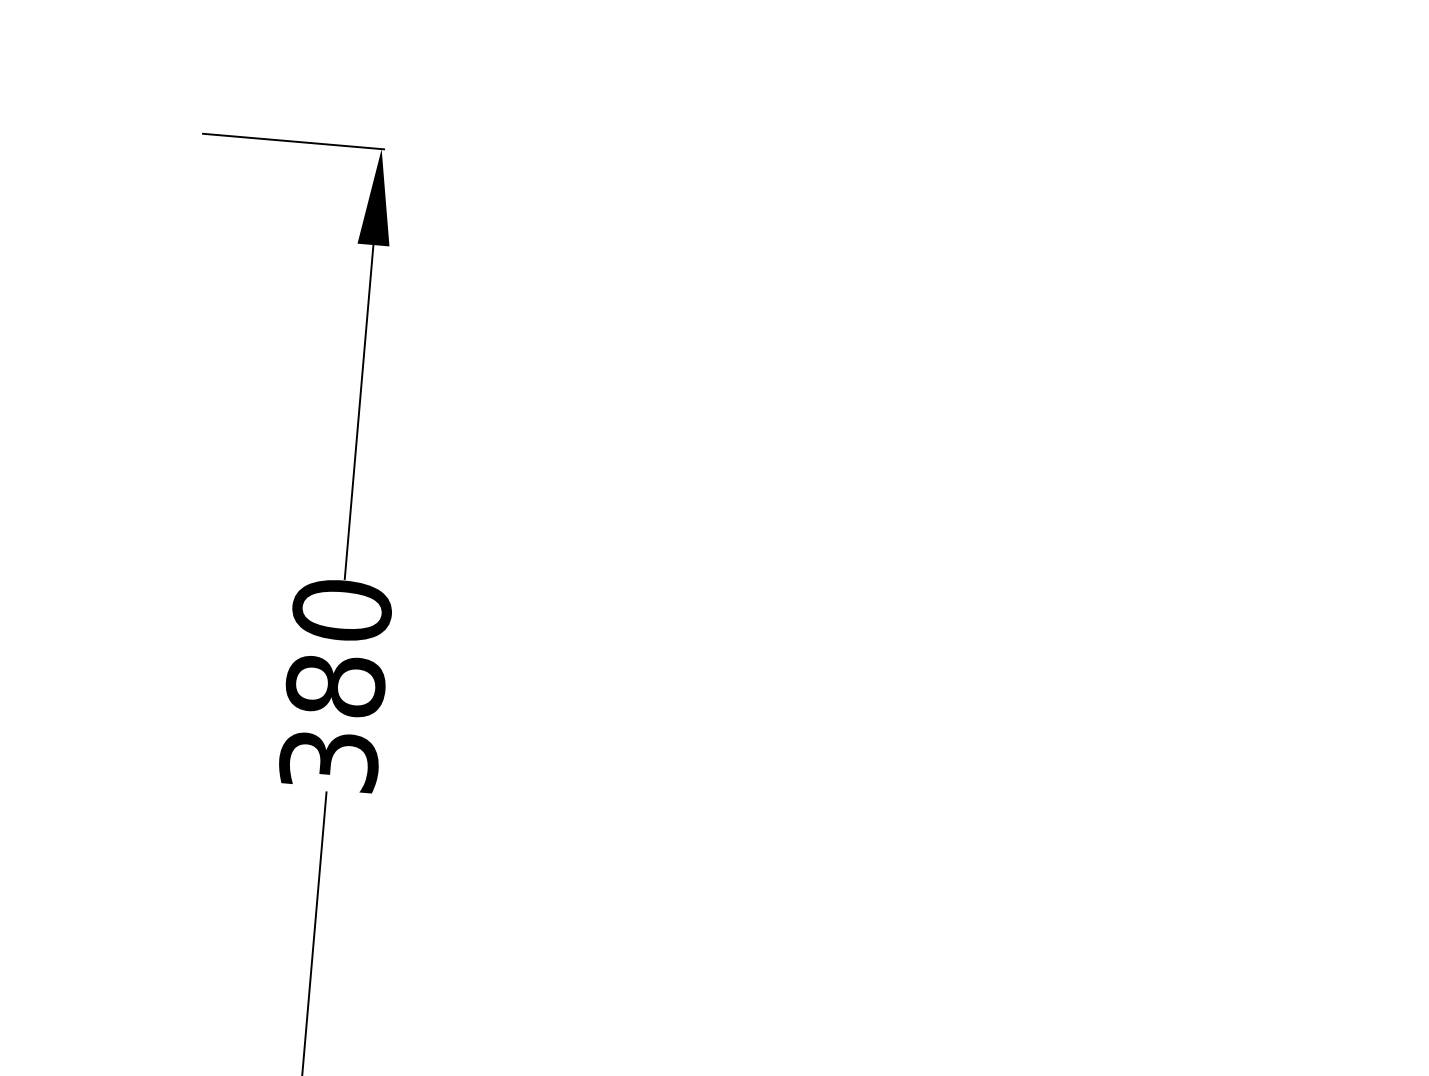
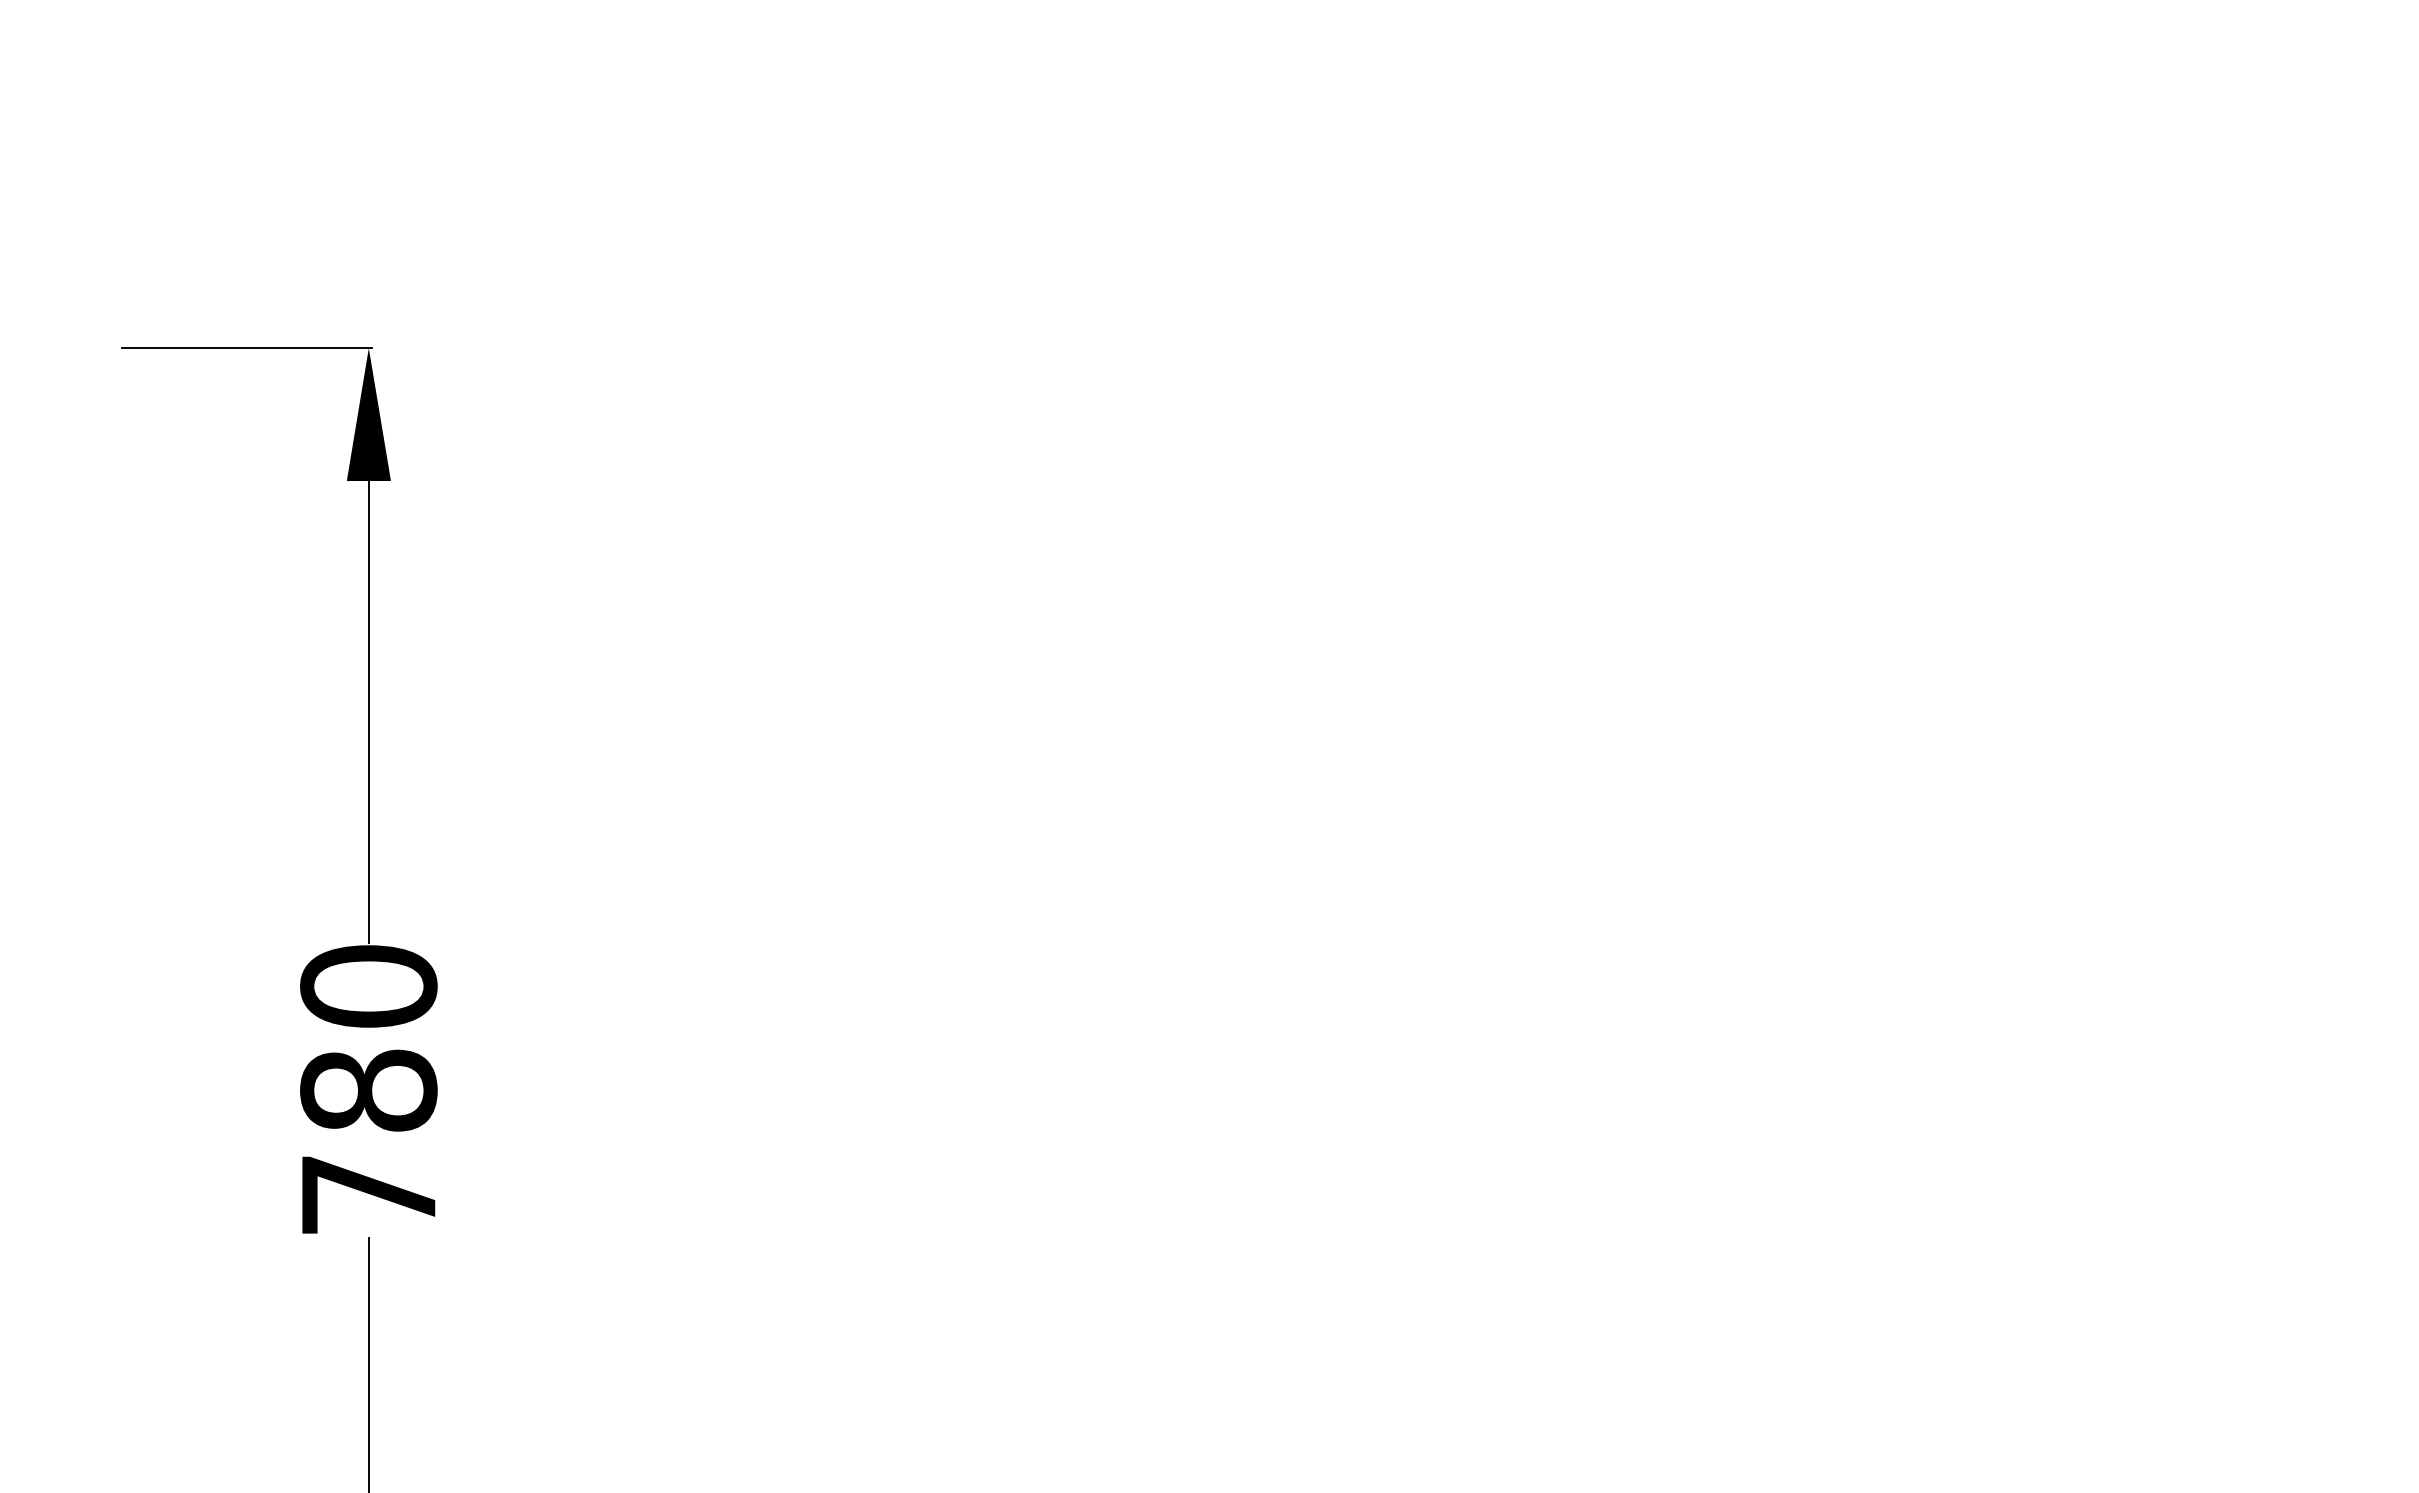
text: (328, 761) -> (368, 1195), 380 -> 780

